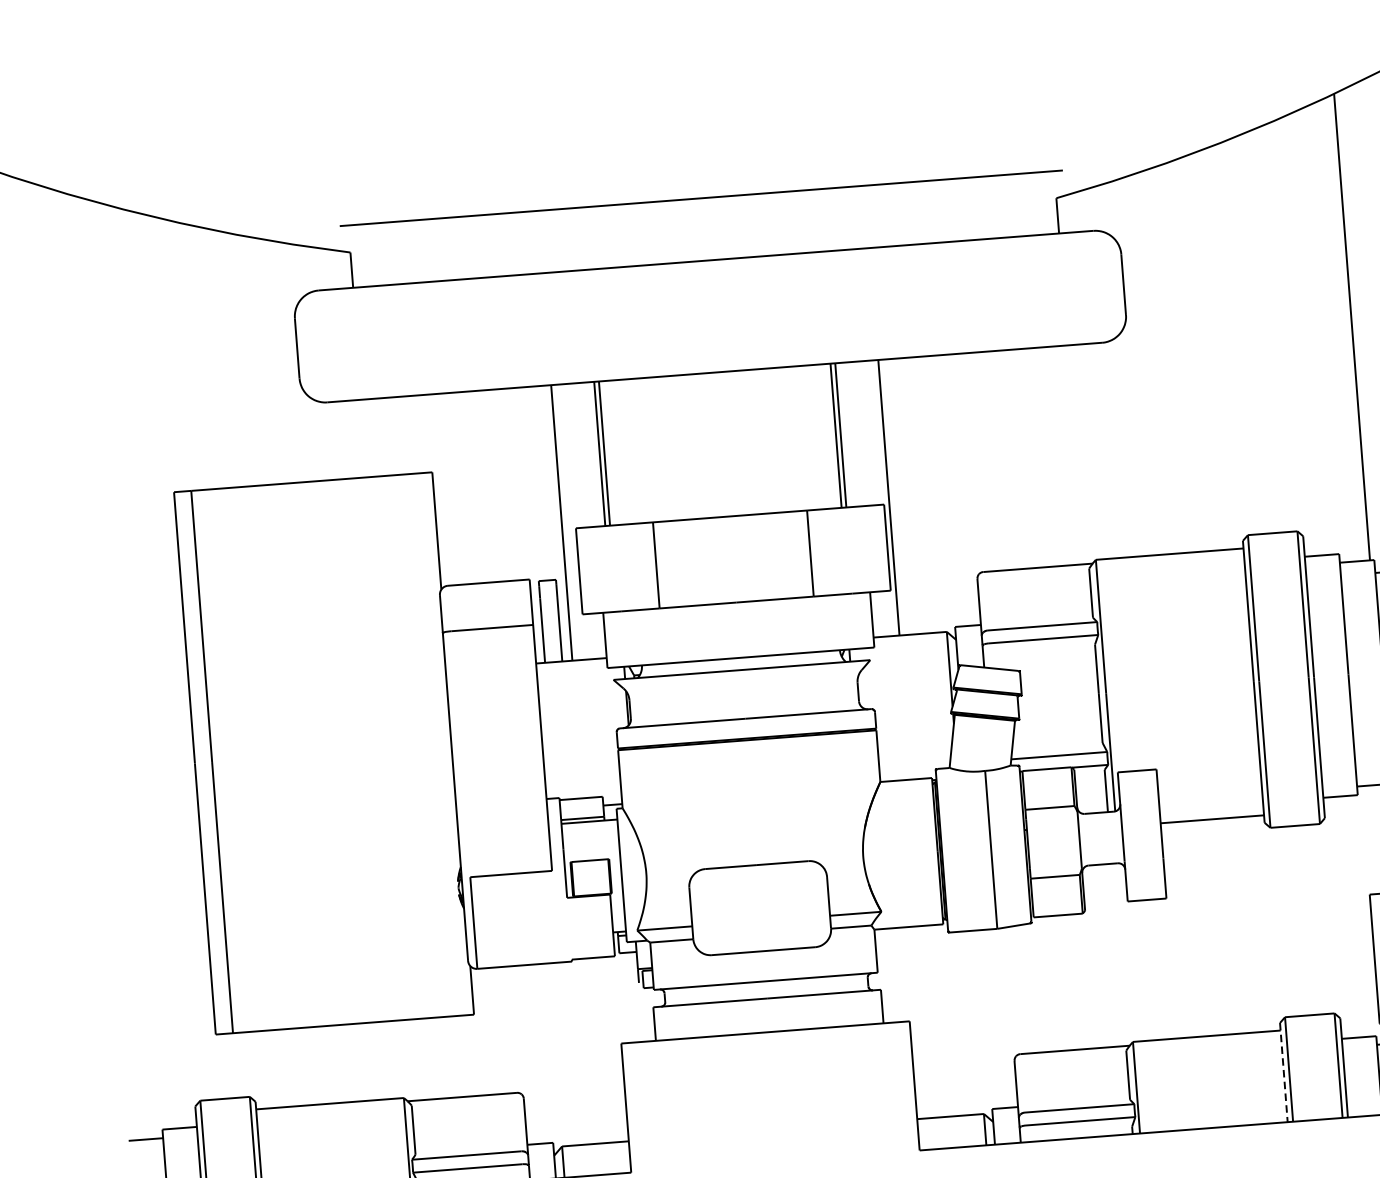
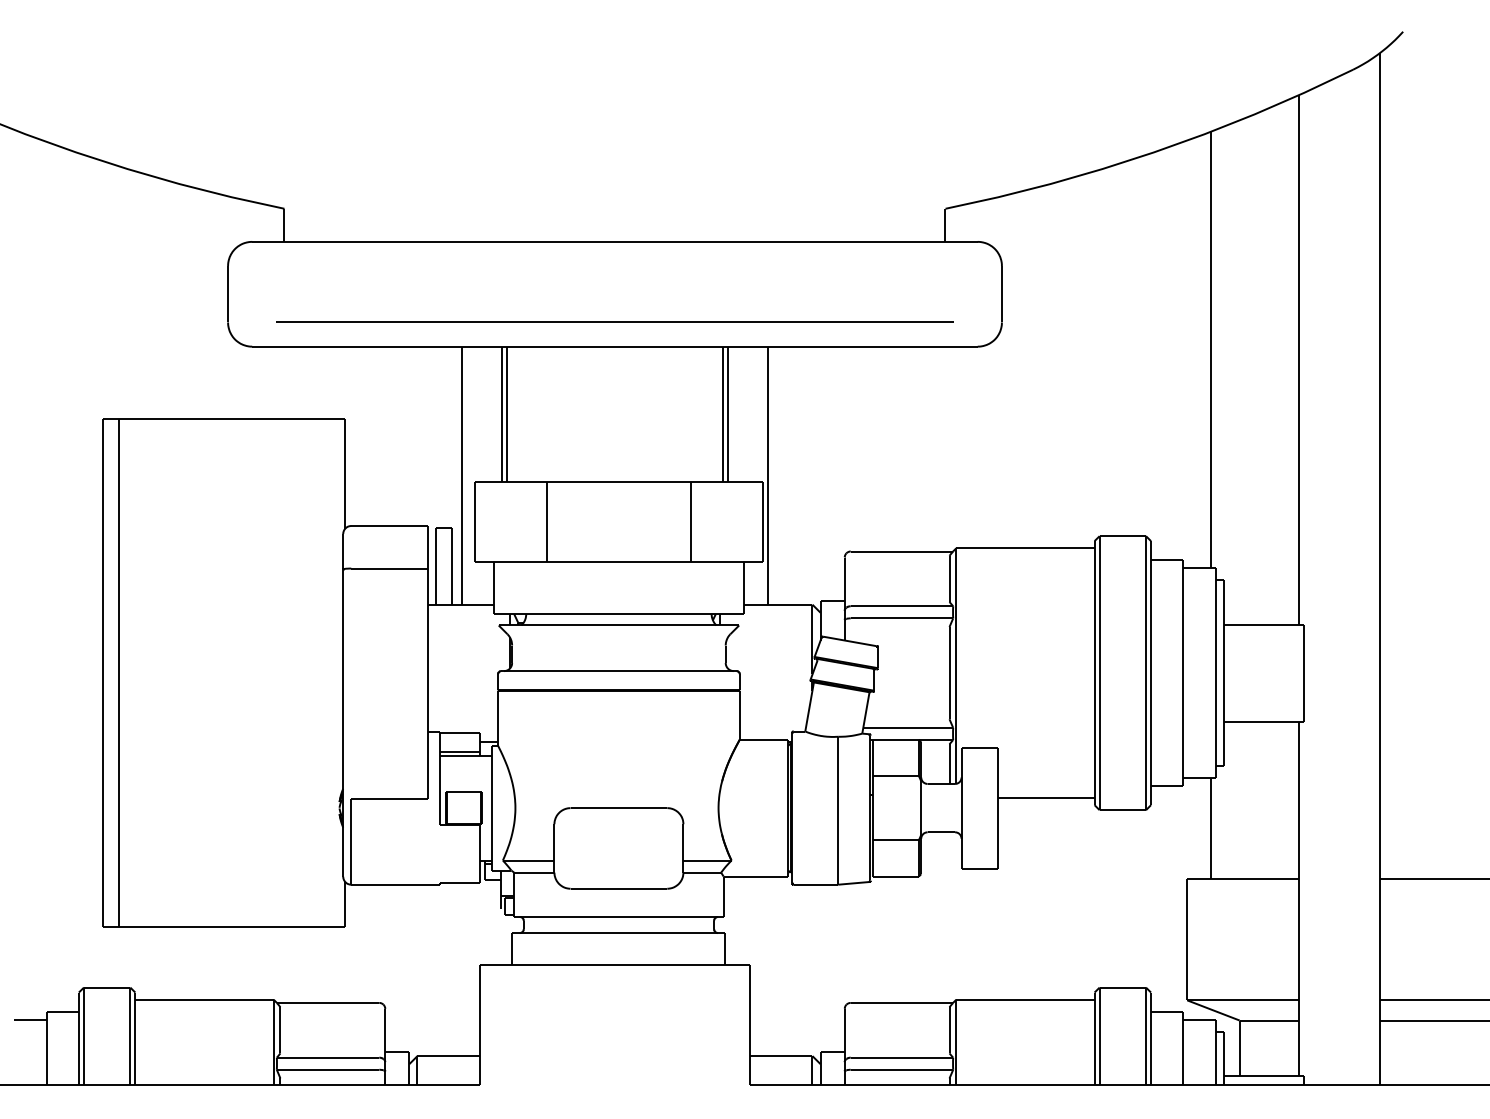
line: (700, 197) -> (614, 321), moved
line: (1283, 1073) -> (1094, 1039), dashed -> solid

